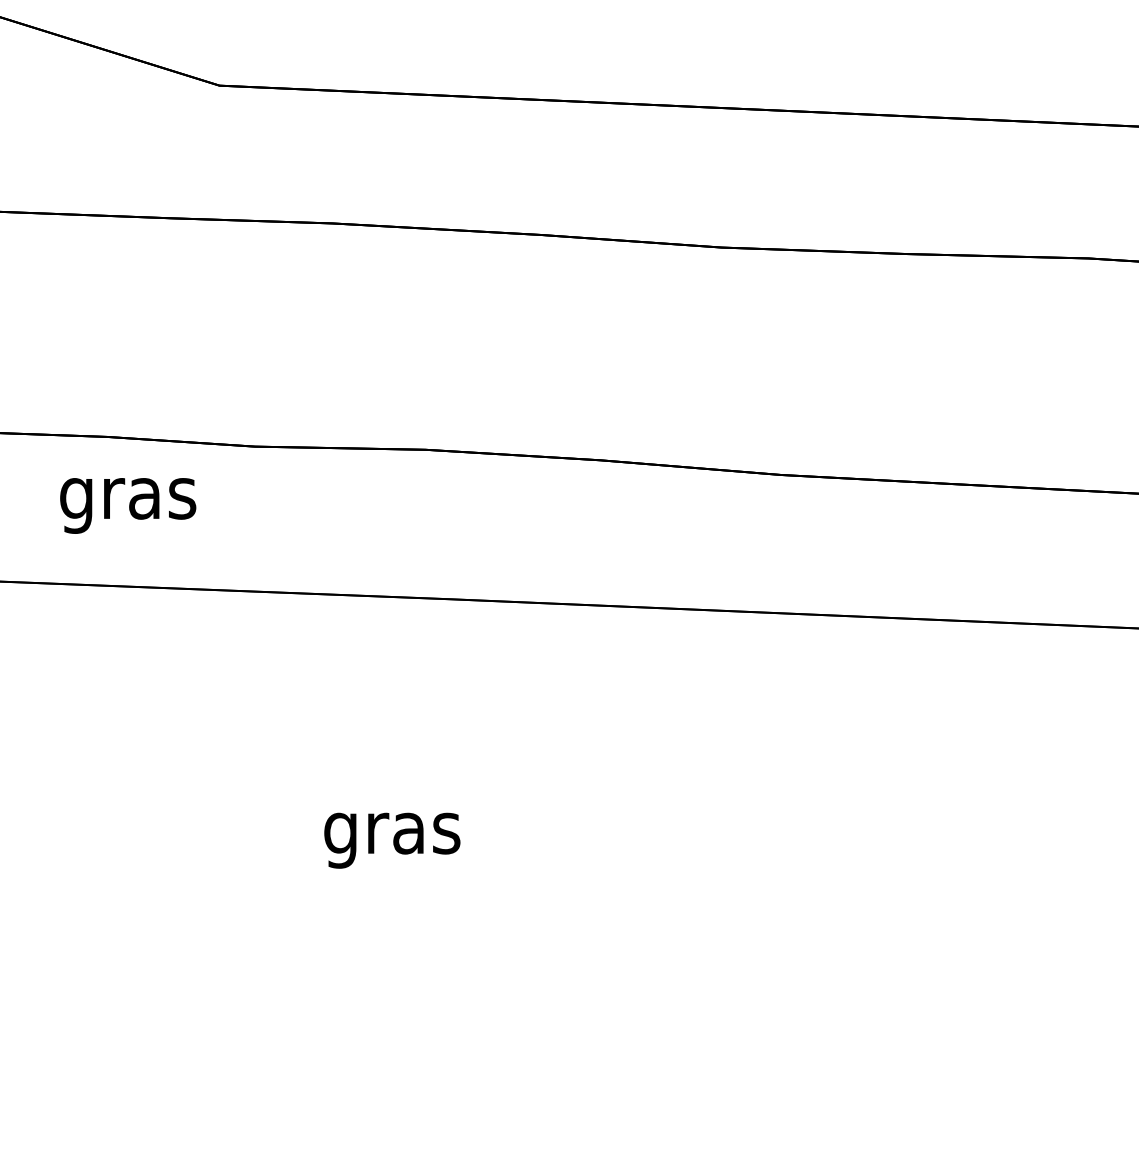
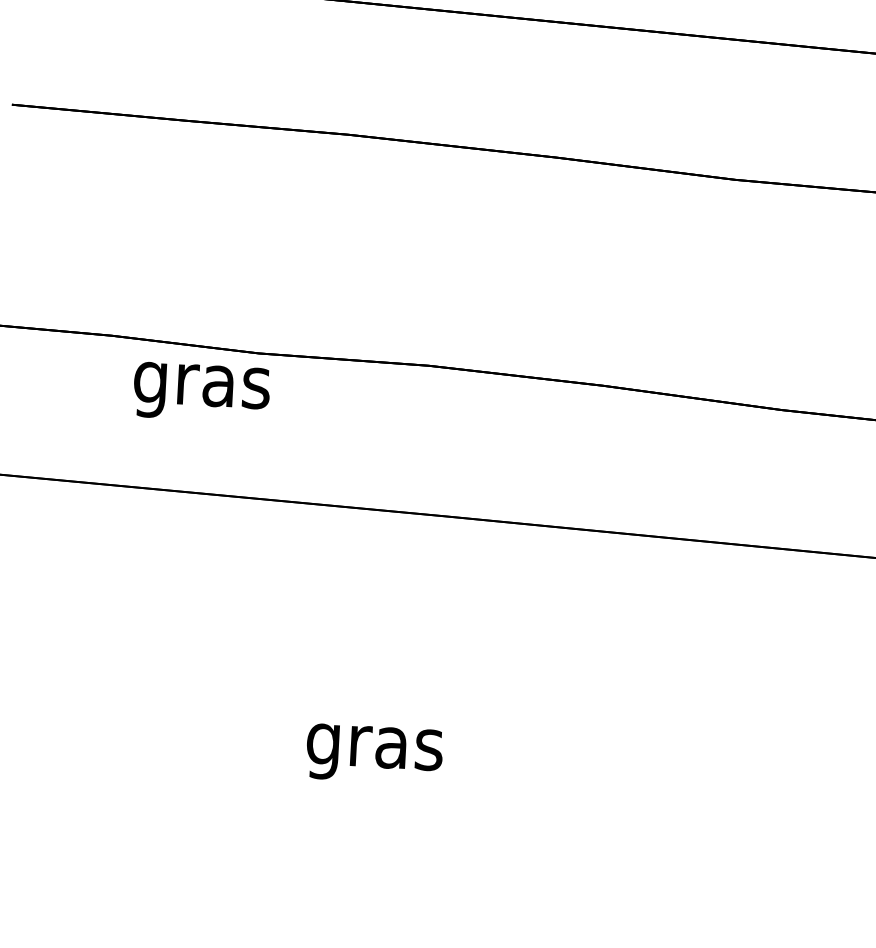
text: (128, 505) -> (202, 392), moved

